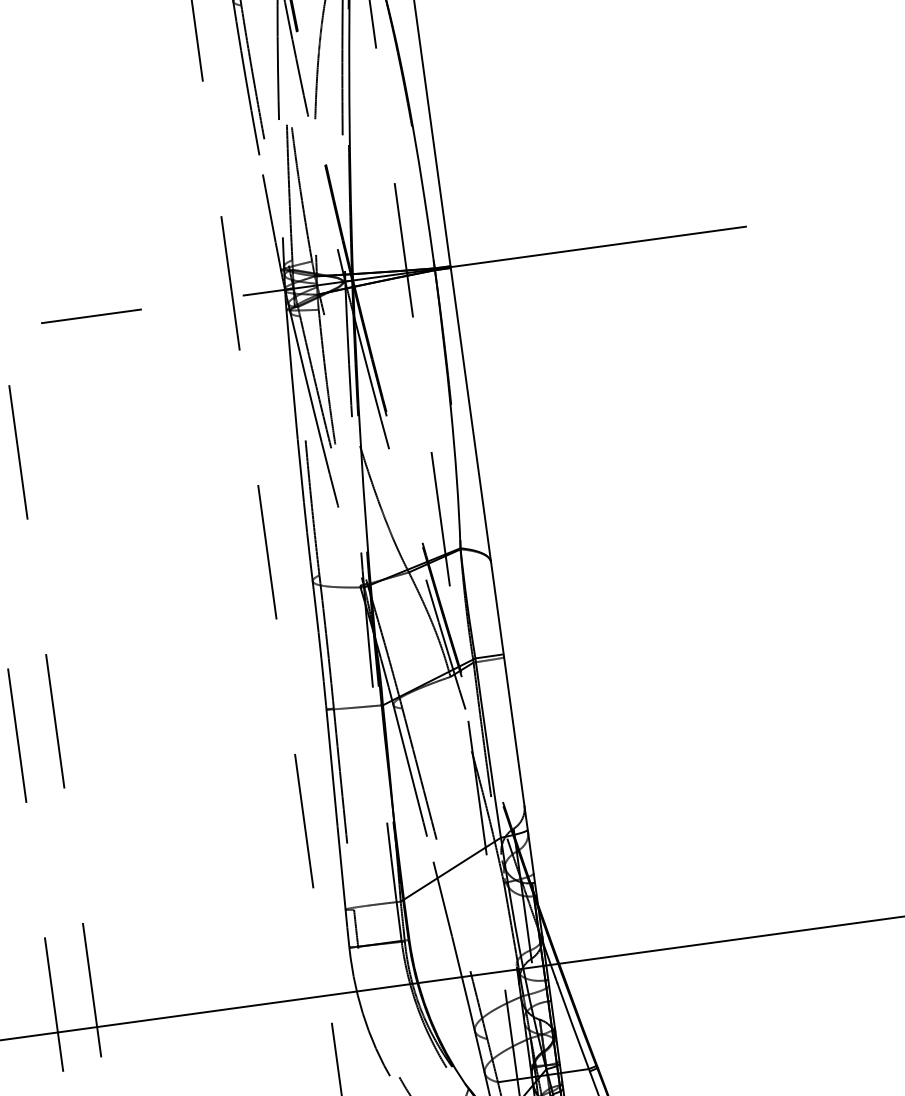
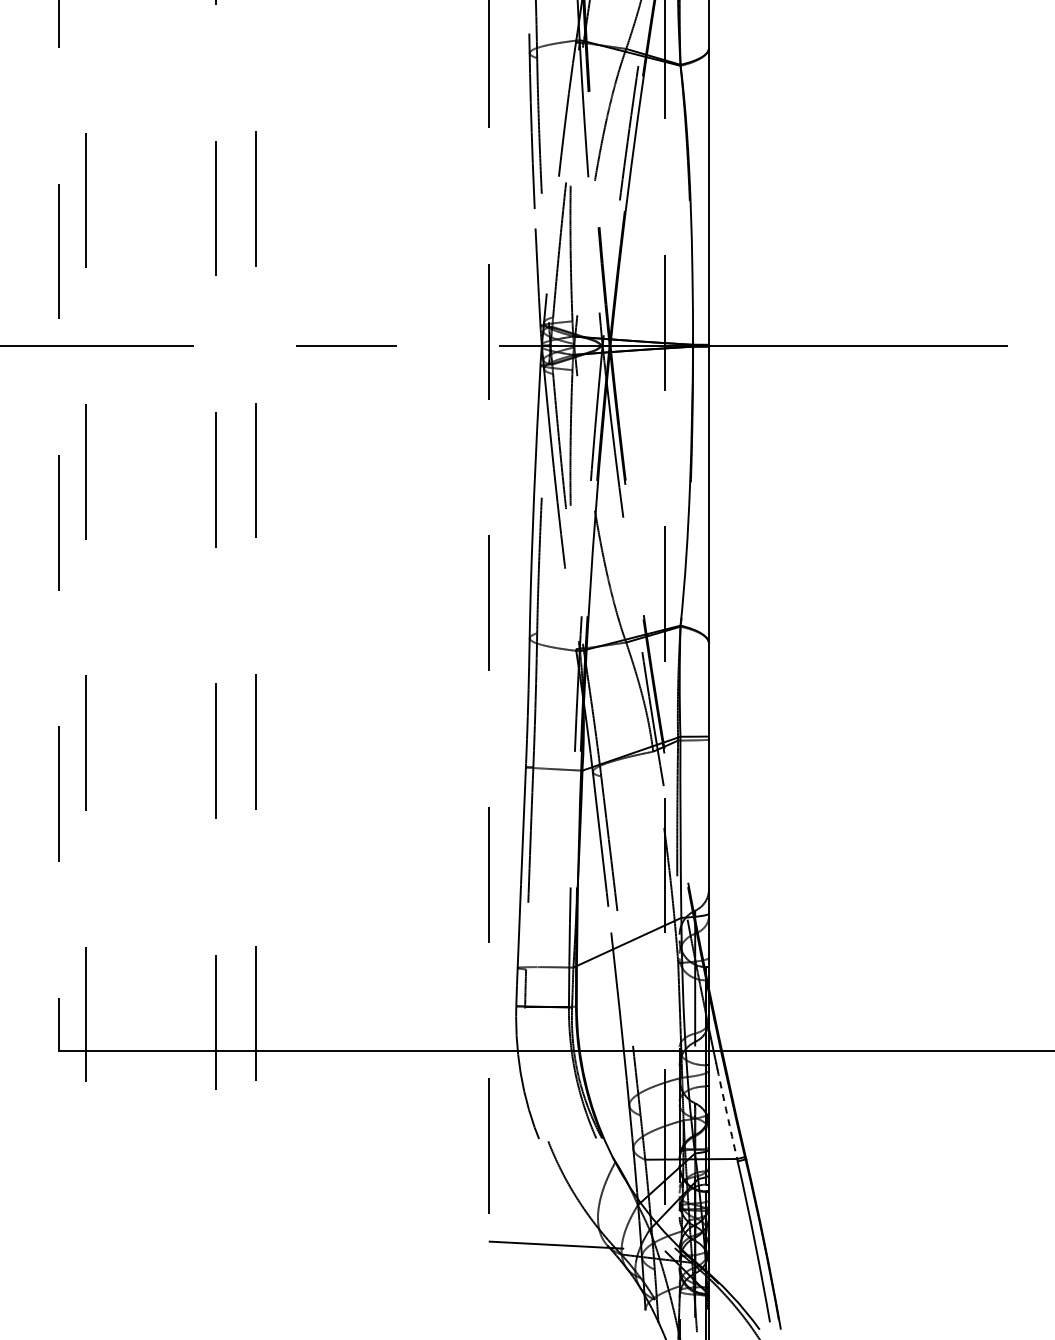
arc: (573, 1025) -> (727, 1113), solid -> dashed

